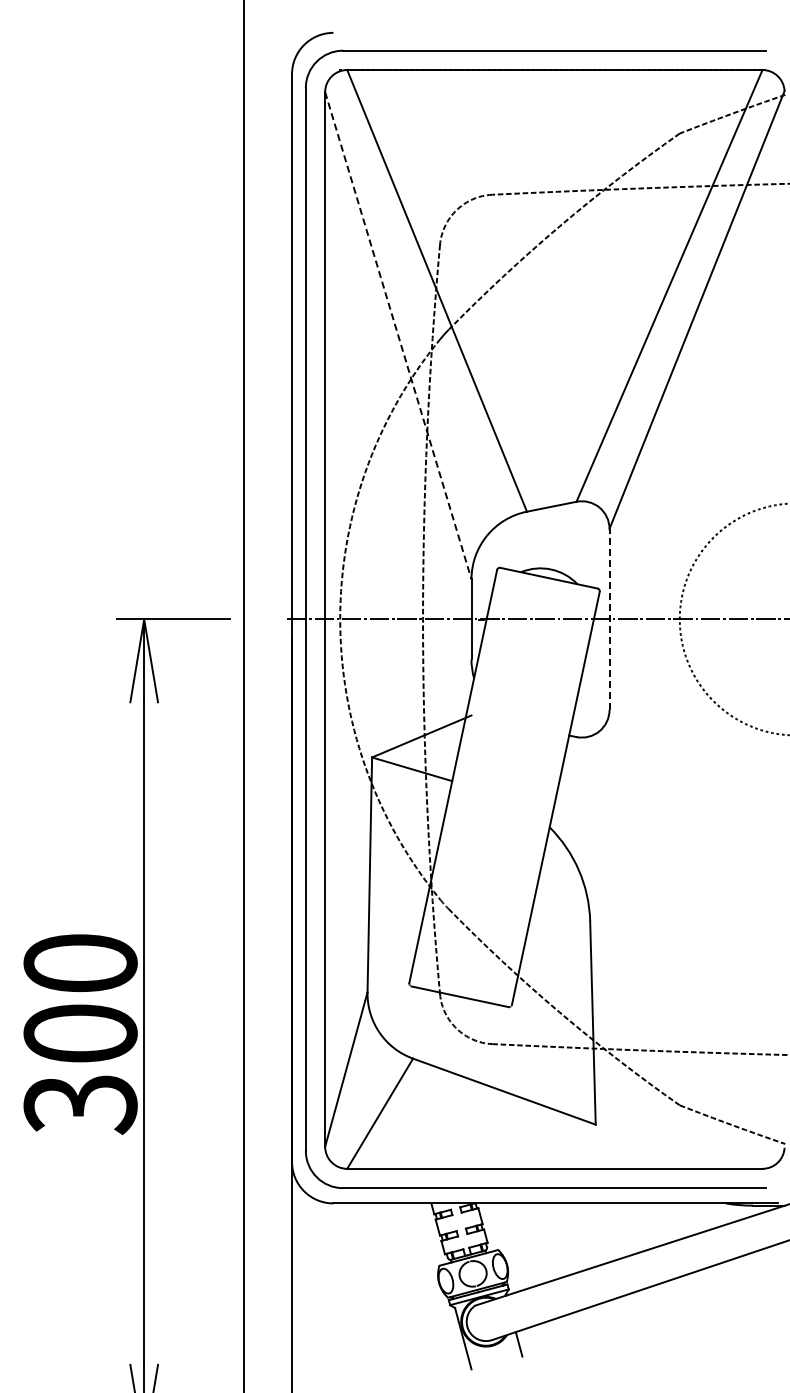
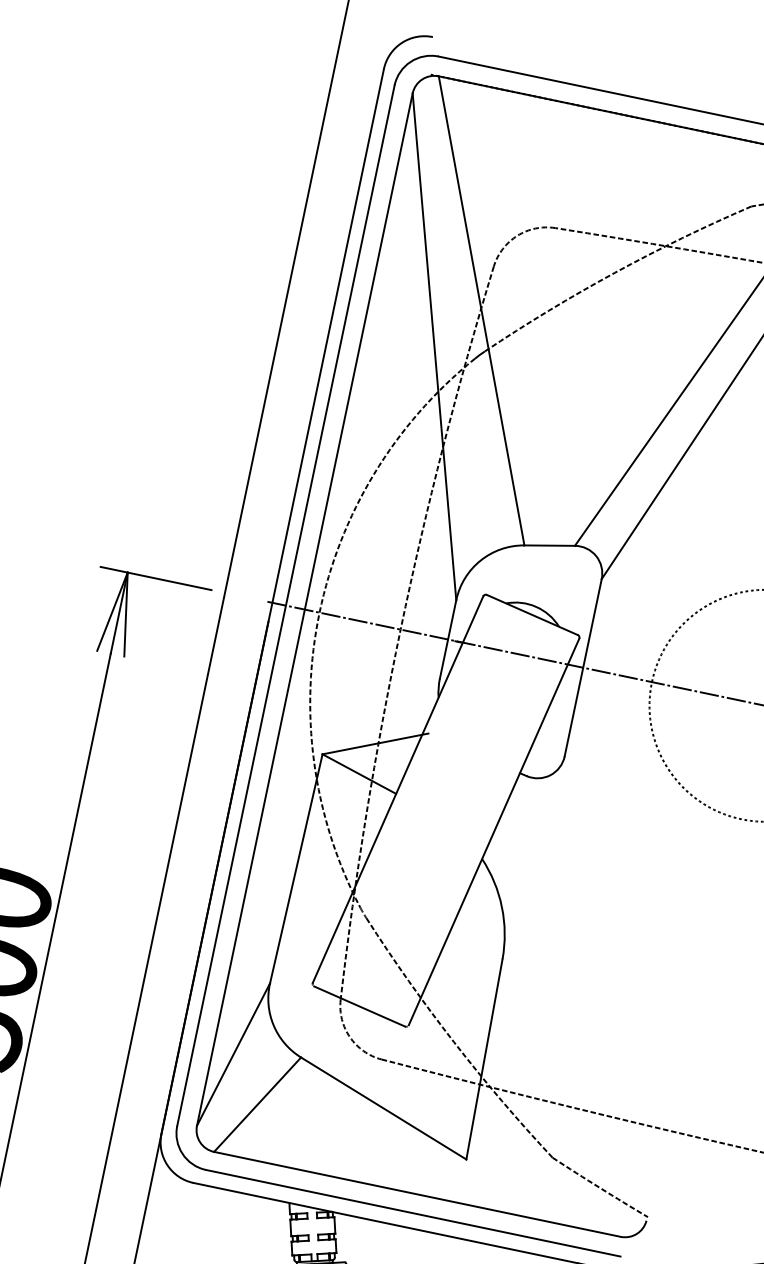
line: (398, 336) -> (434, 347), dashed -> solid
line: (609, 619) -> (583, 667), dashed -> solid

